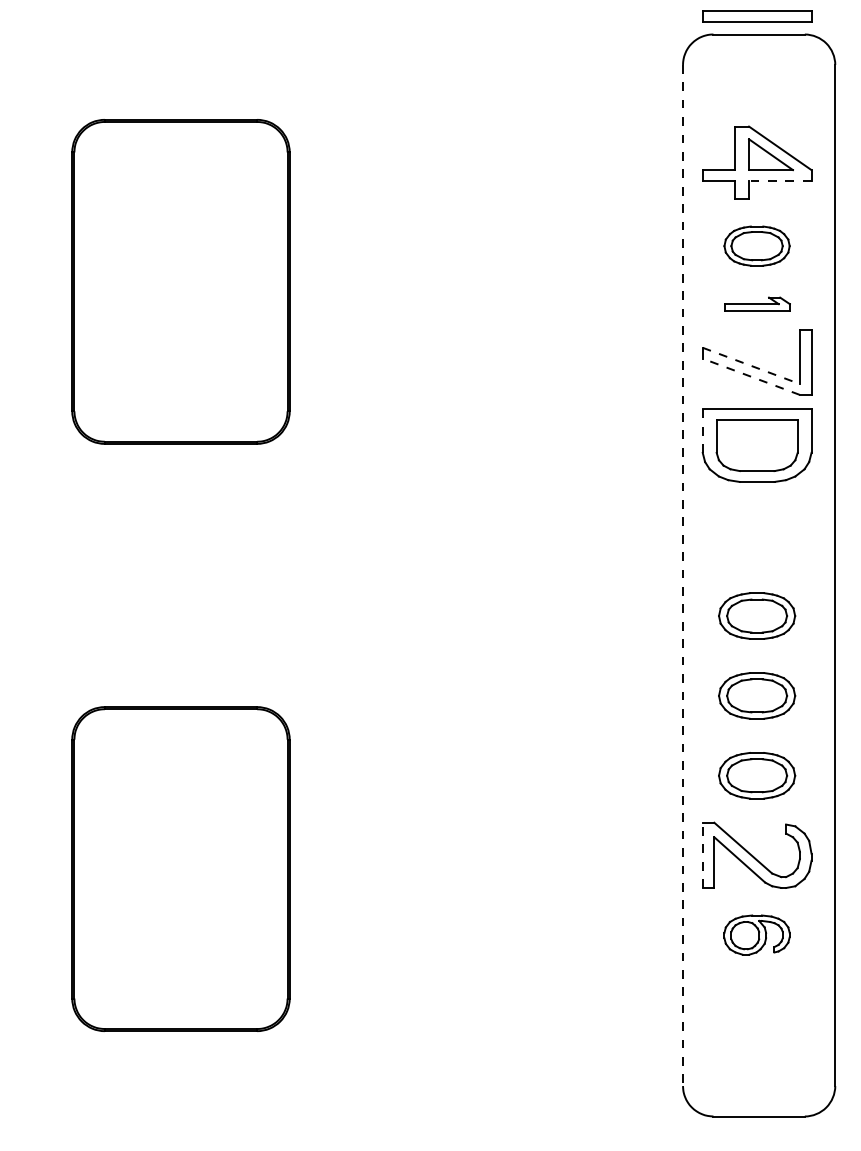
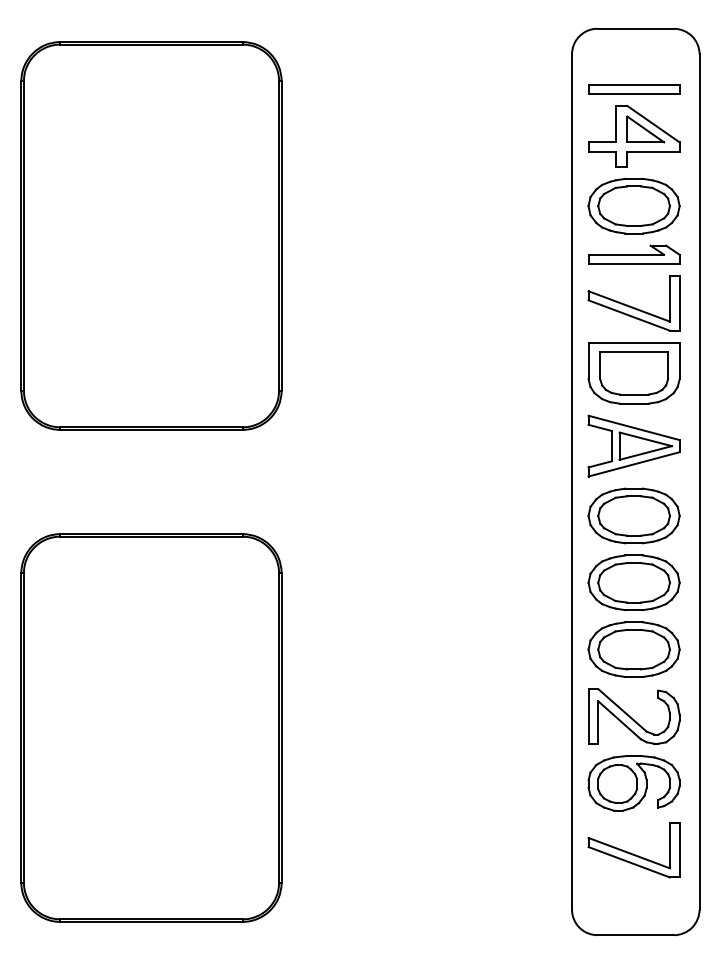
part: (757, 16) -> (634, 89), moved
line: (779, 180) -> (652, 151), dashed -> solid
part: (756, 245) -> (633, 205), size x1.67
part: (180, 281) -> (151, 235), size x1.43
part: (757, 303) -> (634, 254), size x1.67
line: (751, 365) -> (629, 306), dashed -> solid
line: (751, 376) -> (629, 315), dashed -> solid
line: (702, 431) -> (588, 361), dashed -> solid
part: (756, 532) -> (633, 445), added
line: (683, 575) -> (572, 482), dashed -> solid
part: (756, 615) -> (633, 515), size x1.43
part: (756, 695) -> (633, 582), size x1.43
part: (756, 775) -> (633, 649), size x1.43
line: (702, 855) -> (588, 716), dashed -> solid
part: (180, 868) -> (151, 727), size x1.43
part: (756, 934) -> (633, 782), size x1.67
part: (756, 1014) -> (633, 849), added

